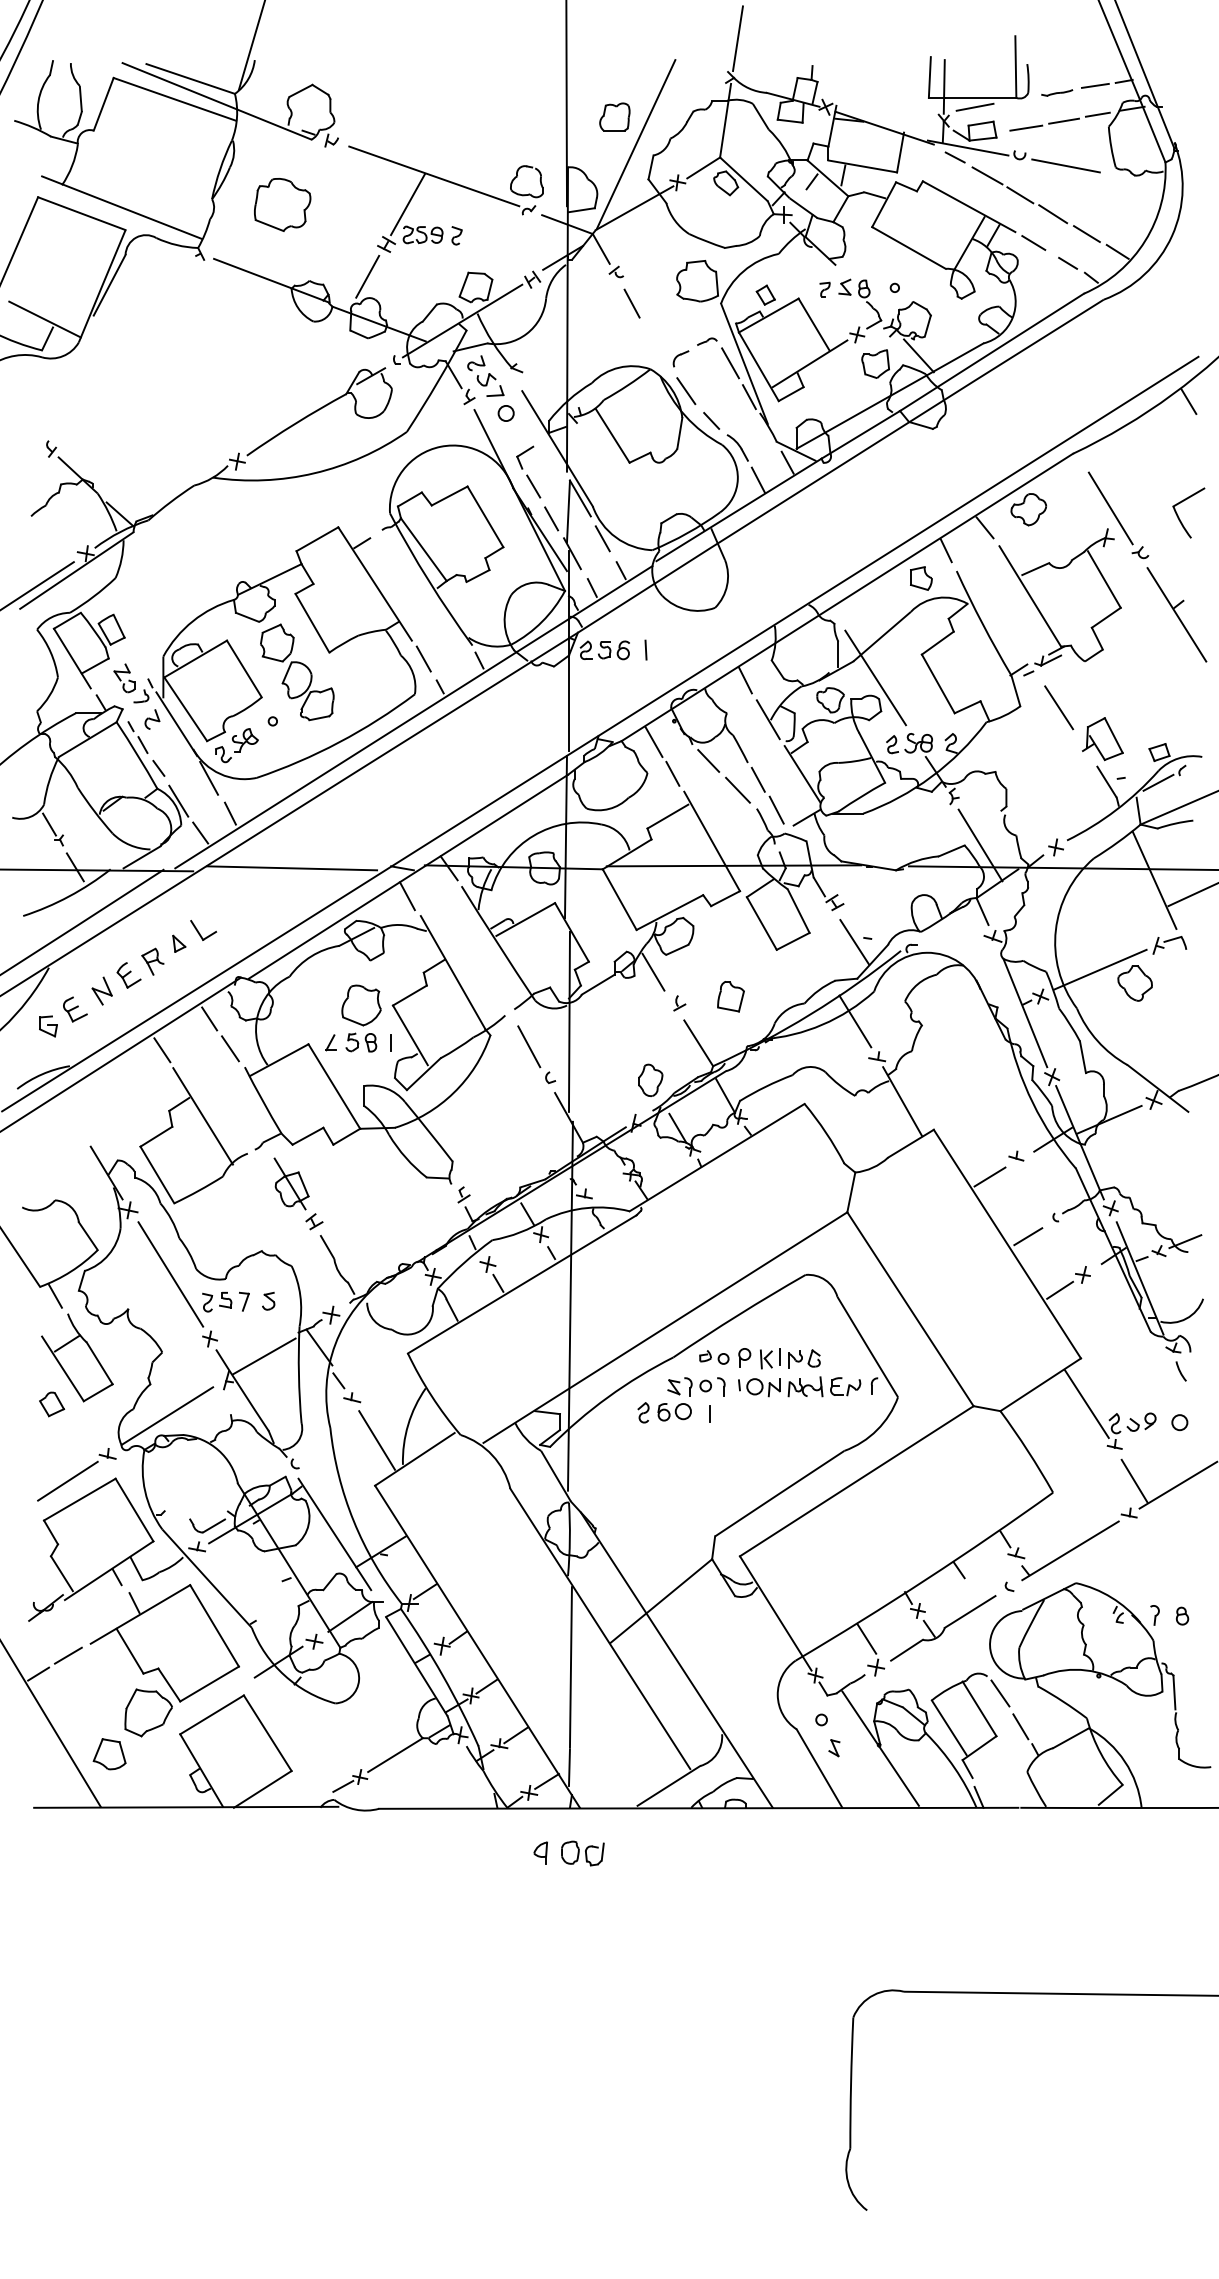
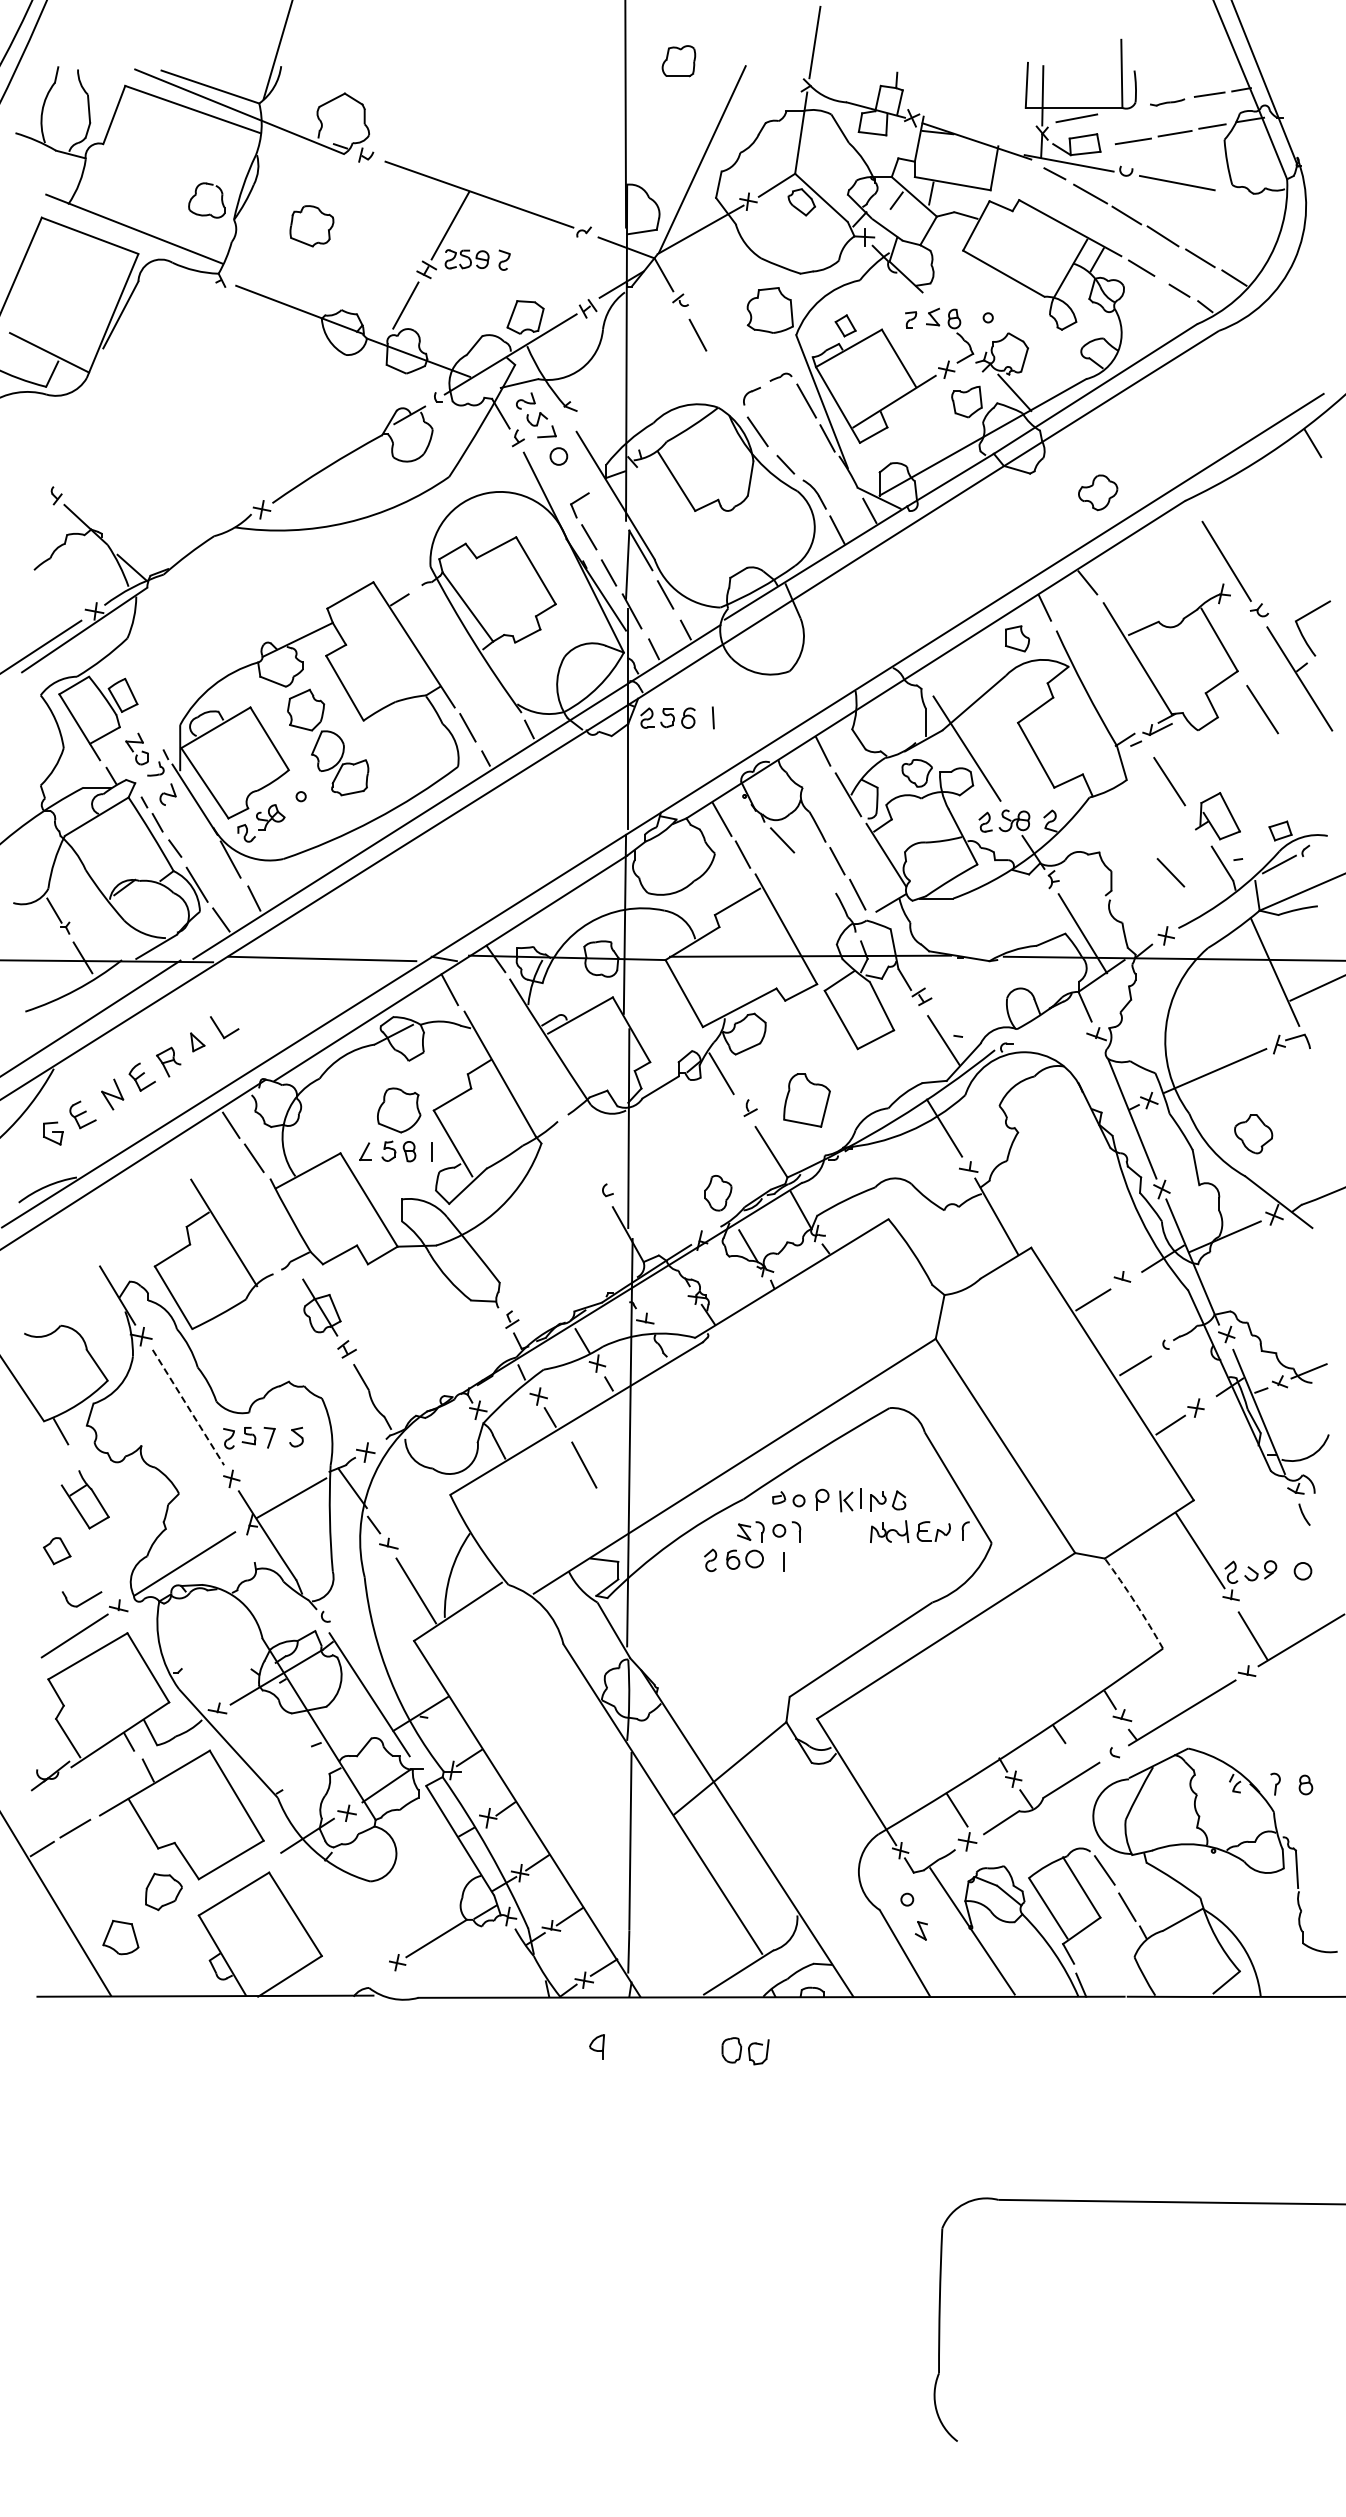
part: (614, 117) -> (678, 61), moved
part: (517, 177) -> (196, 195), moved
part: (282, 205) -> (311, 226), size x0.7
part: (1029, 509) -> (1098, 492), moved
part: (1179, 517) -> (1302, 633), moved
line: (1143, 642) -> (1262, 709), added
line: (737, 790) -> (1170, 872), moved
part: (1135, 983) -> (1253, 1134), moved
part: (731, 996) -> (807, 1100), size x1.6
line: (529, 1046) -> (584, 1464), moved
line: (161, 1049) -> (178, 1159), removed
line: (170, 1274) -> (188, 1407), solid -> dashed
part: (77, 1357) -> (85, 1499), size x0.6
part: (759, 1387) -> (838, 1532), removed
arc: (1028, 1450) -> (1135, 1602), solid -> dashed
part: (207, 1526) -> (81, 1599), moved
part: (148, 1712) -> (163, 1891), size x0.7
line: (342, 1786) -> (378, 1973), removed
part: (582, 1853) -> (745, 2051), moved

